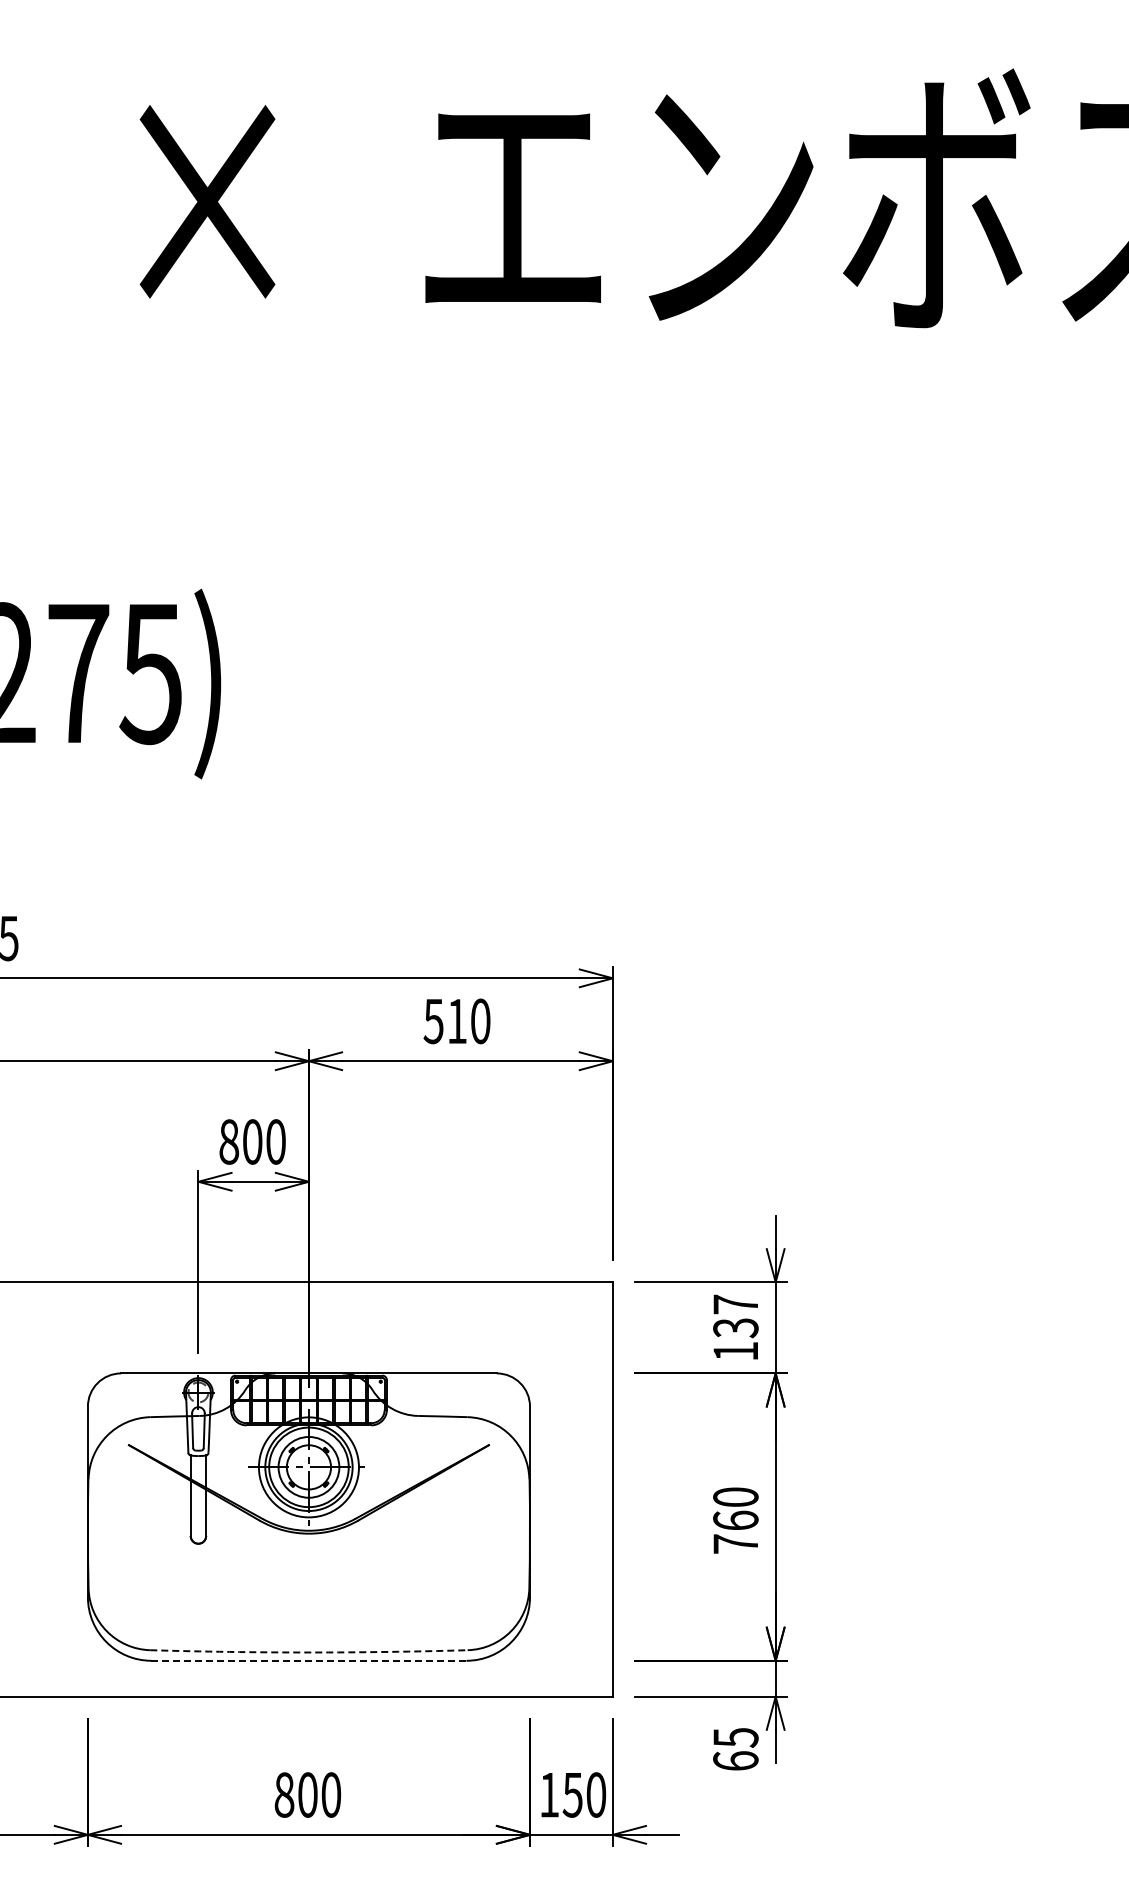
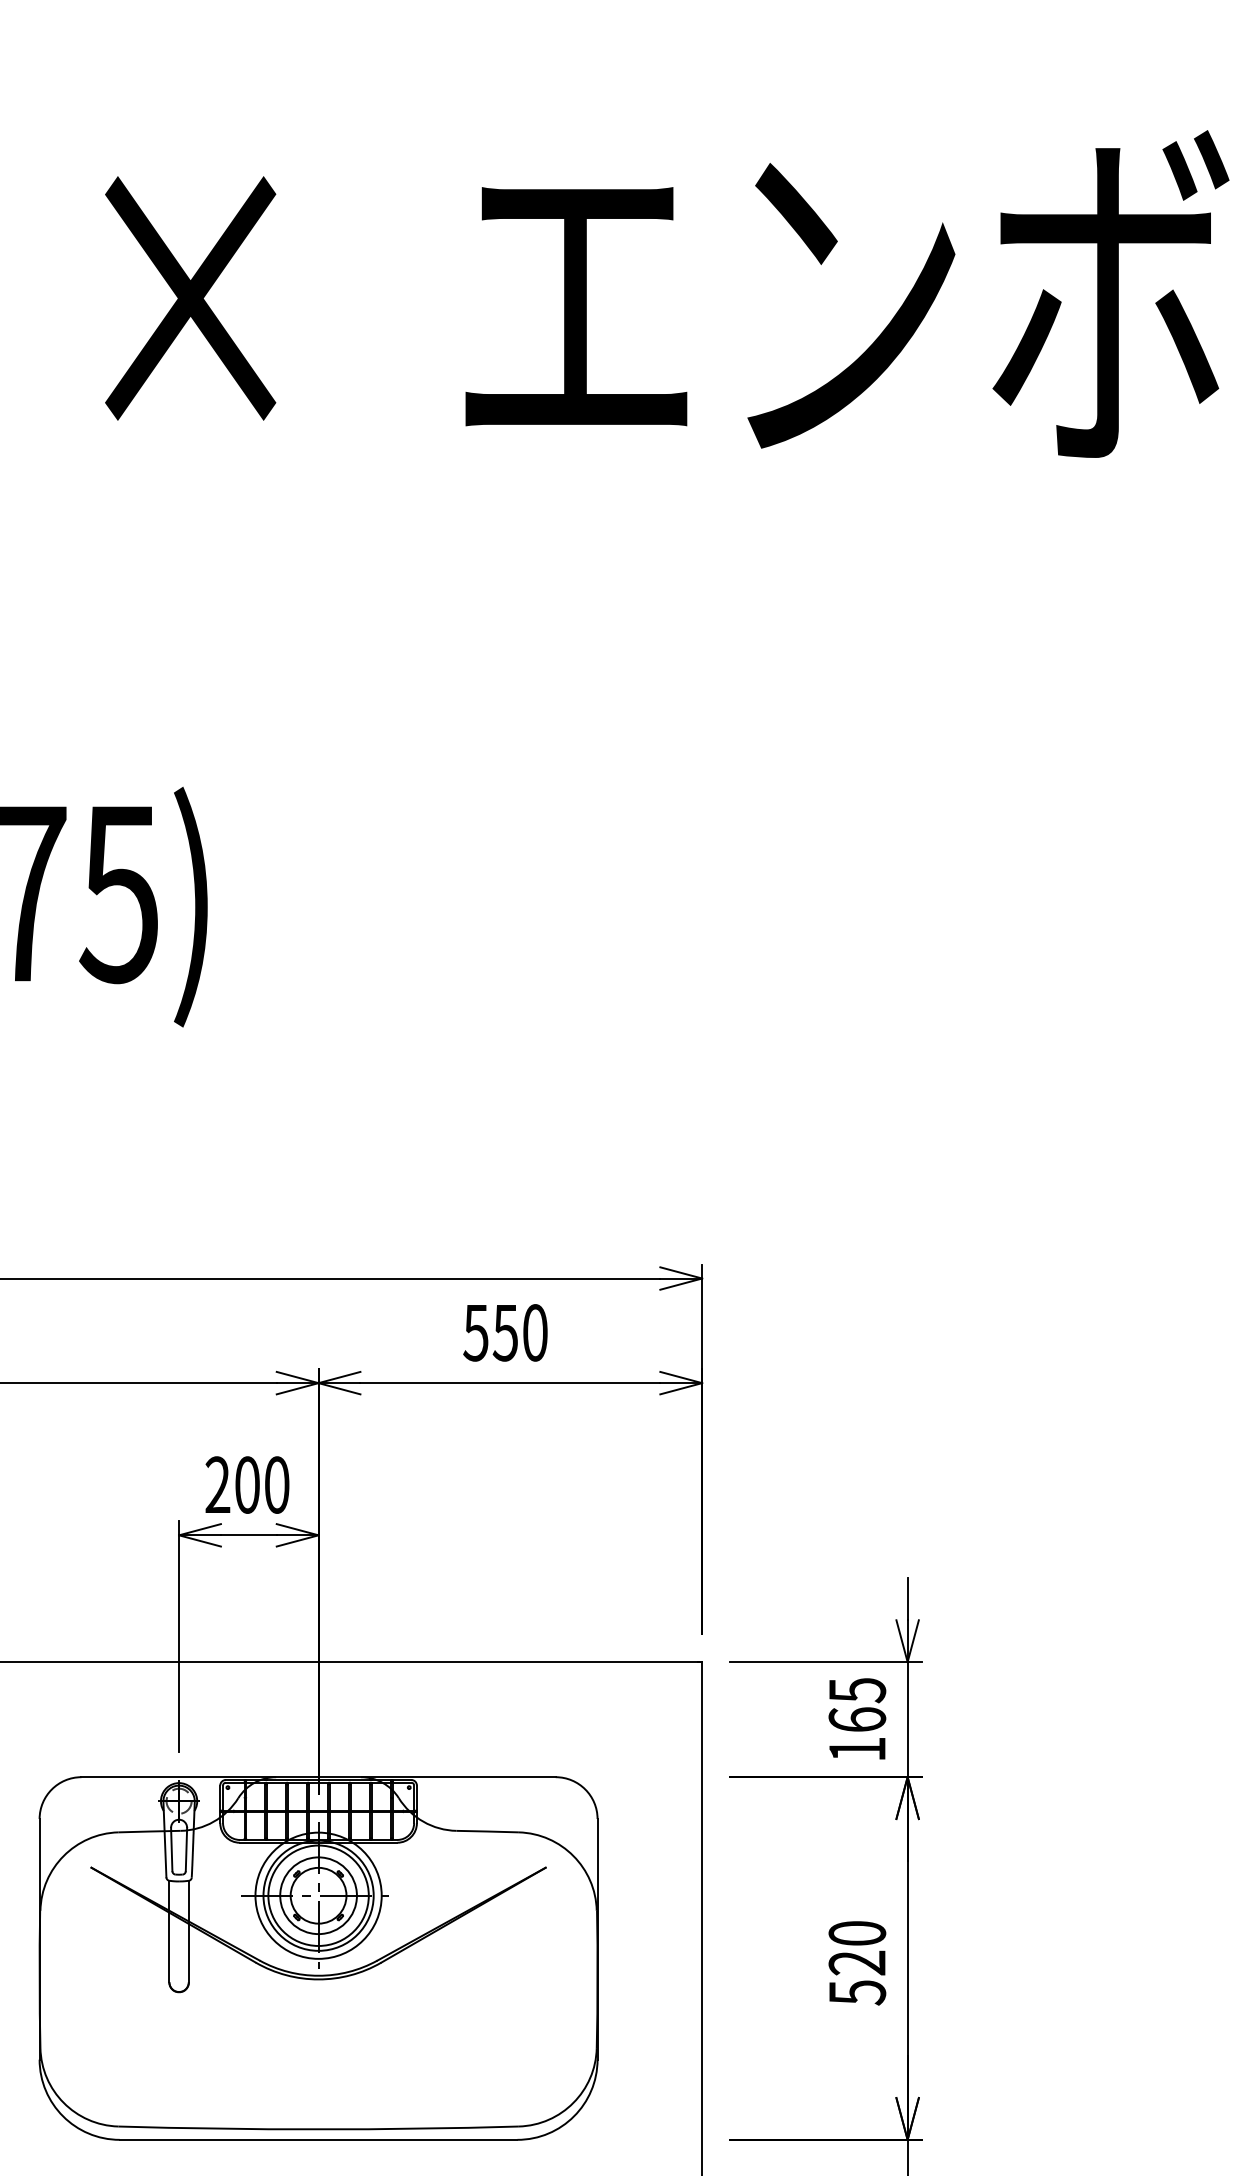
text: (456, 1021) -> (504, 1333), 510 -> 550
text: (229, 1141) -> (218, 1484), 800 -> 200
text: (735, 1316) -> (856, 1705), 137 -> 165
text: (735, 1532) -> (856, 1977), 760 -> 520
arc: (308, 1652) -> (318, 2129), dashed -> solid
line: (309, 1660) -> (319, 2139), dashed -> solid

